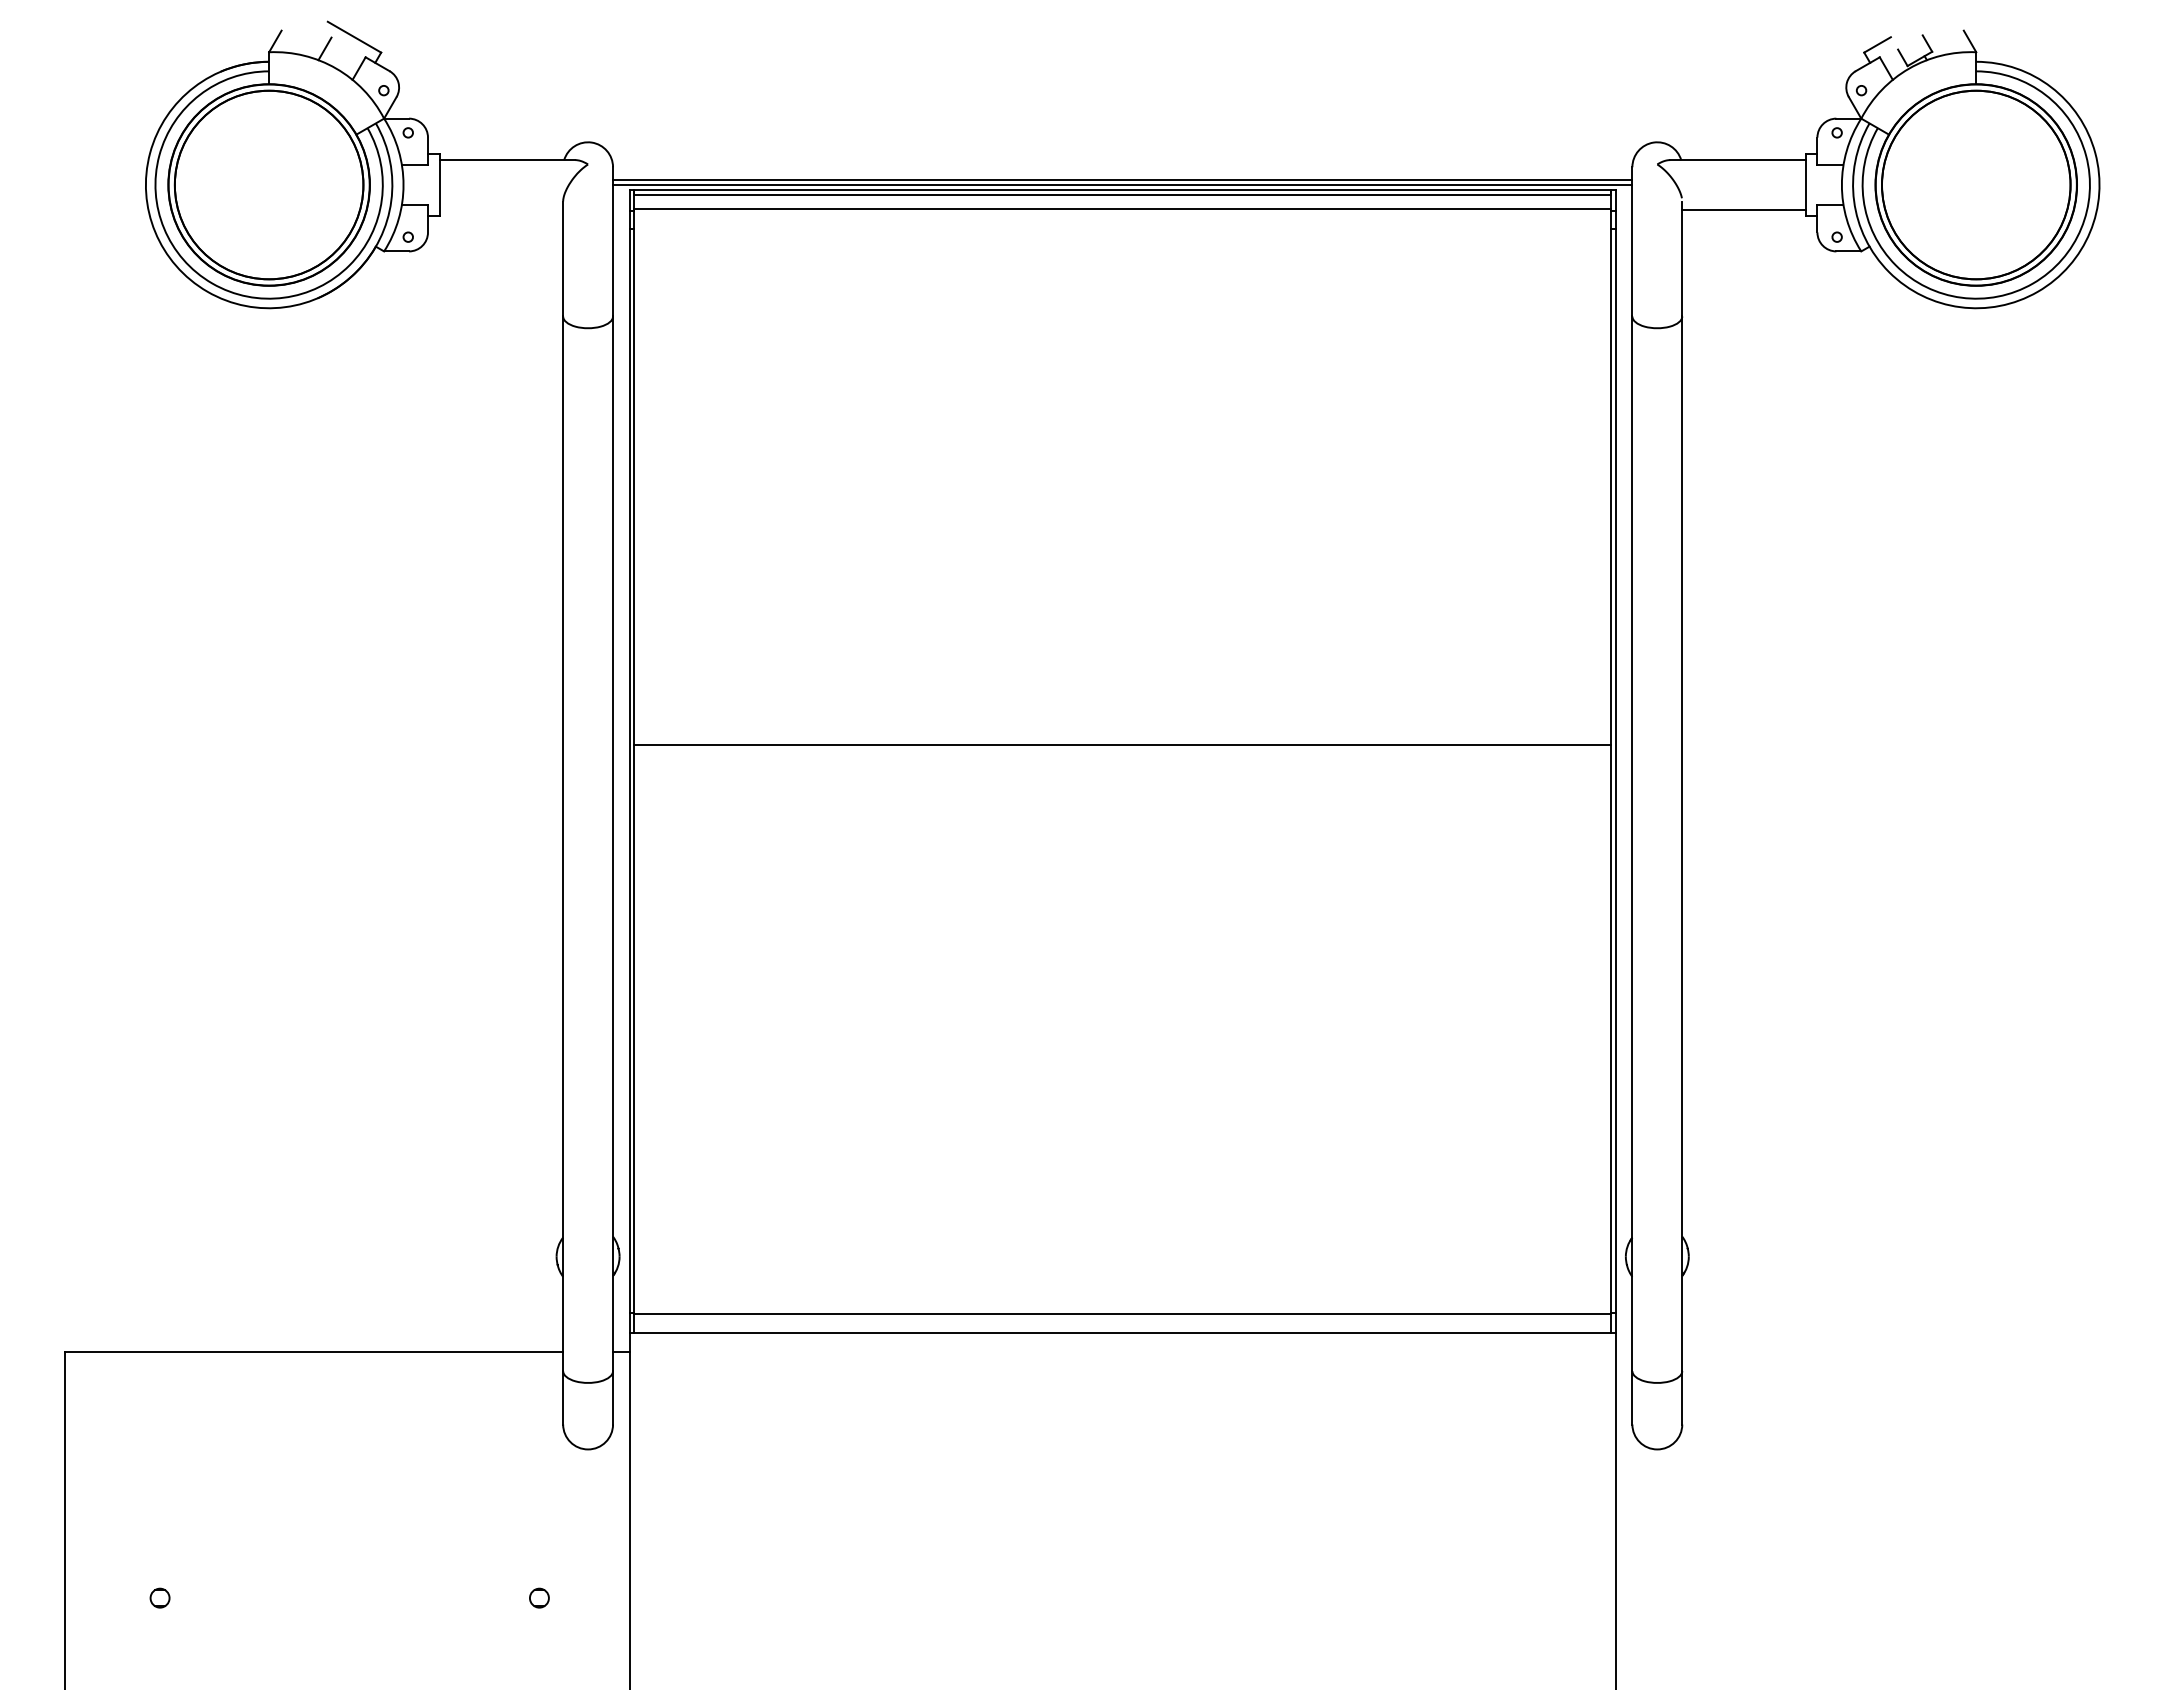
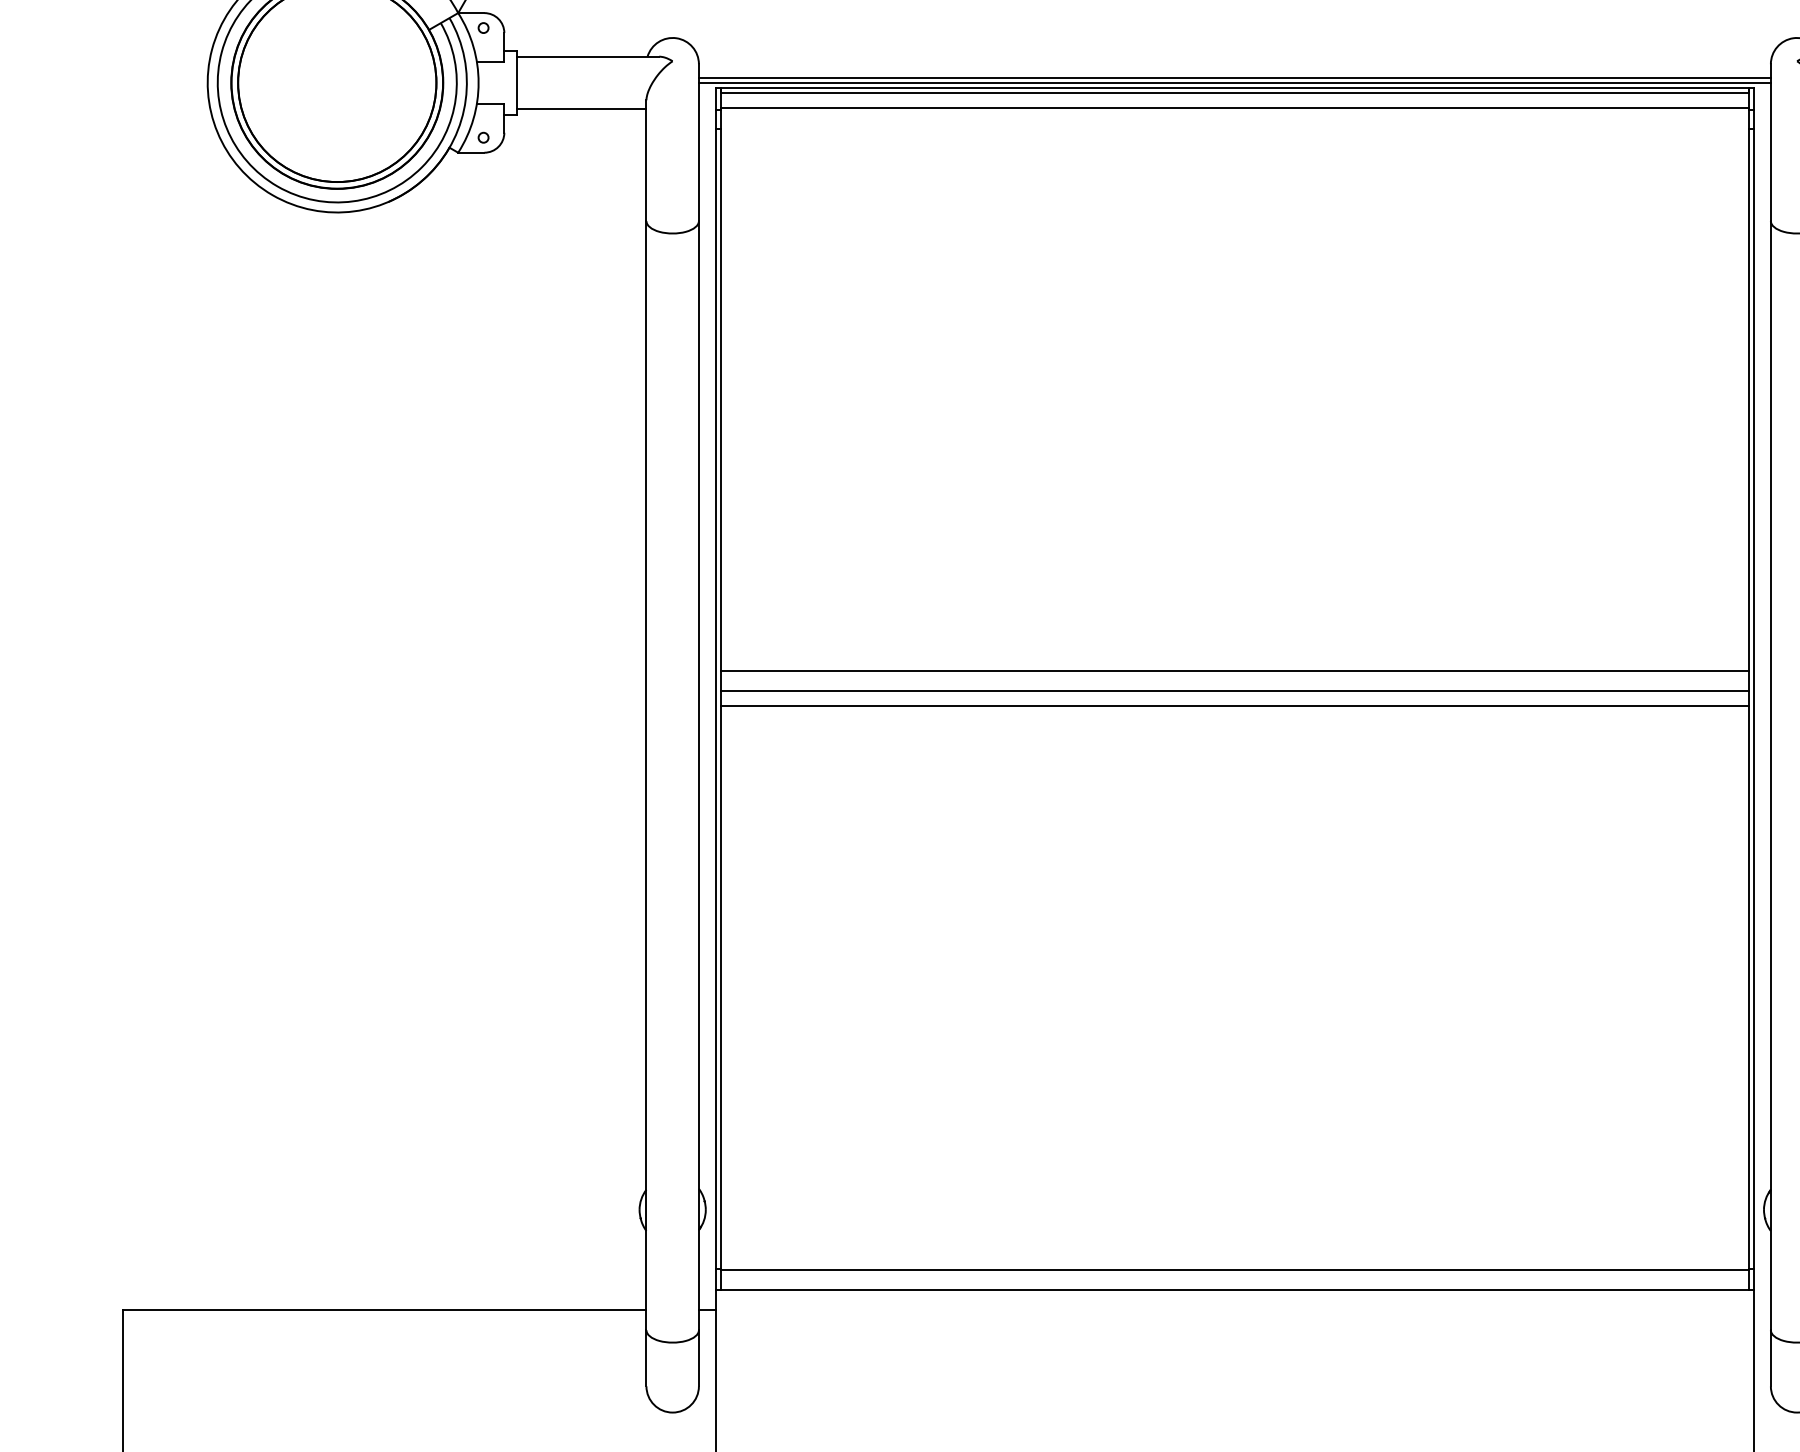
line: (501, 209) -> (581, 108), added
line: (1122, 763) -> (1234, 691), added
line: (1122, 777) -> (1234, 705), added

